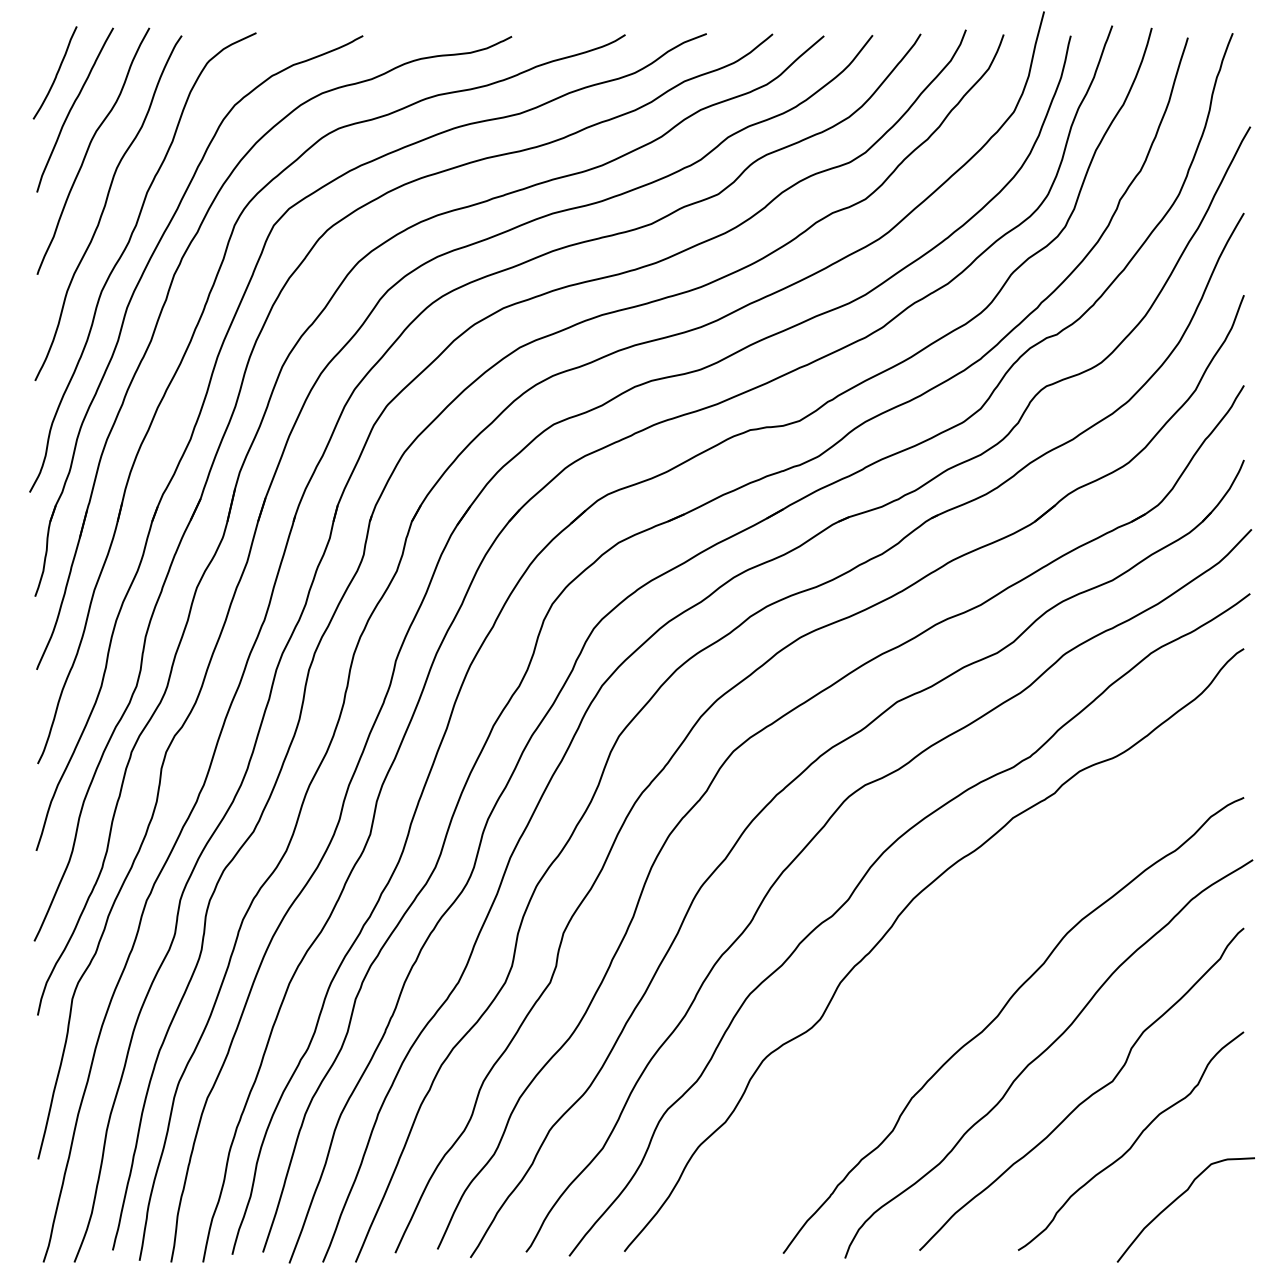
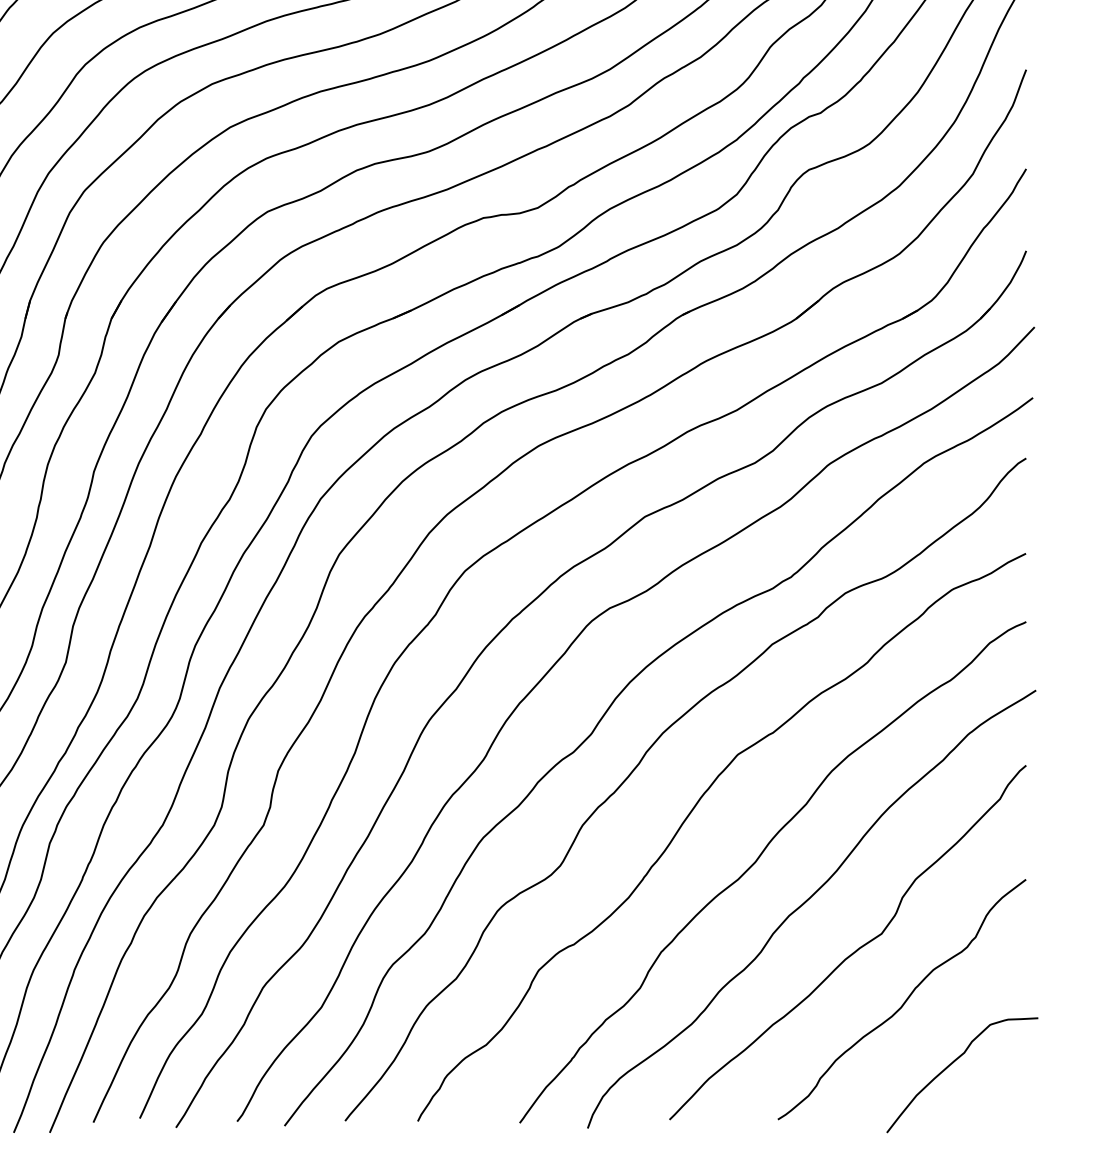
curve: (938, 973) -> (690, 815), added

